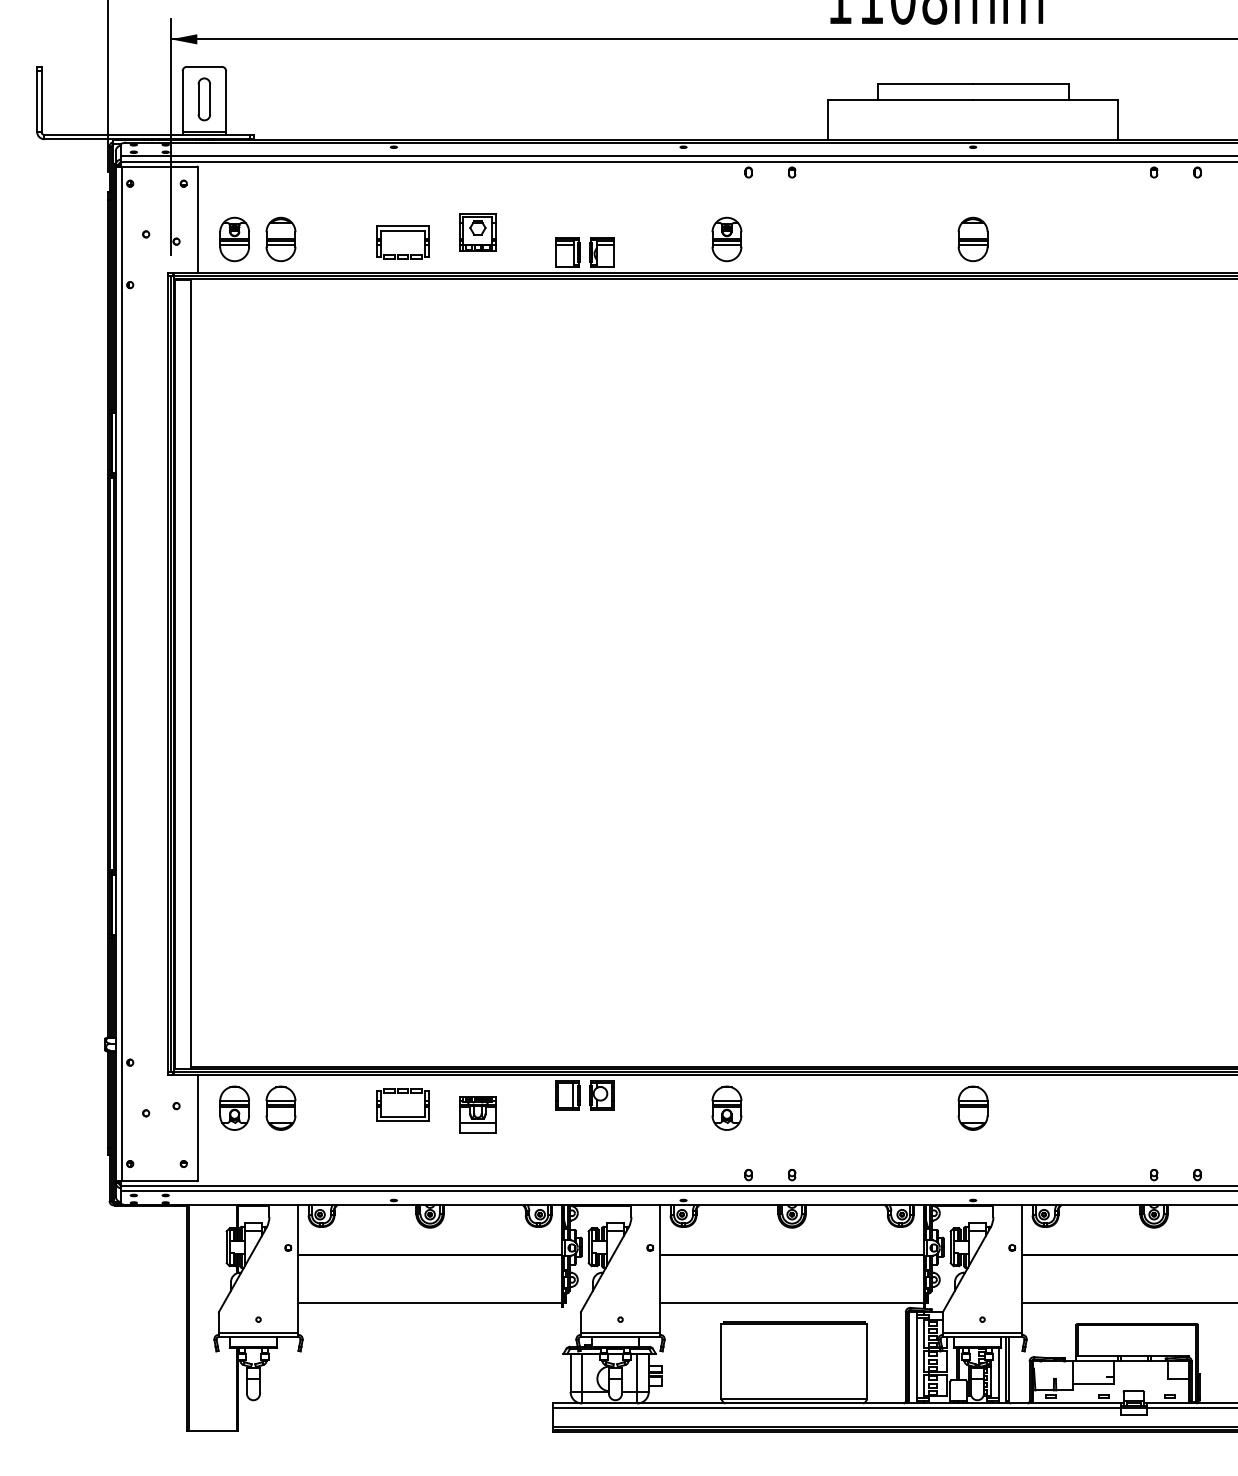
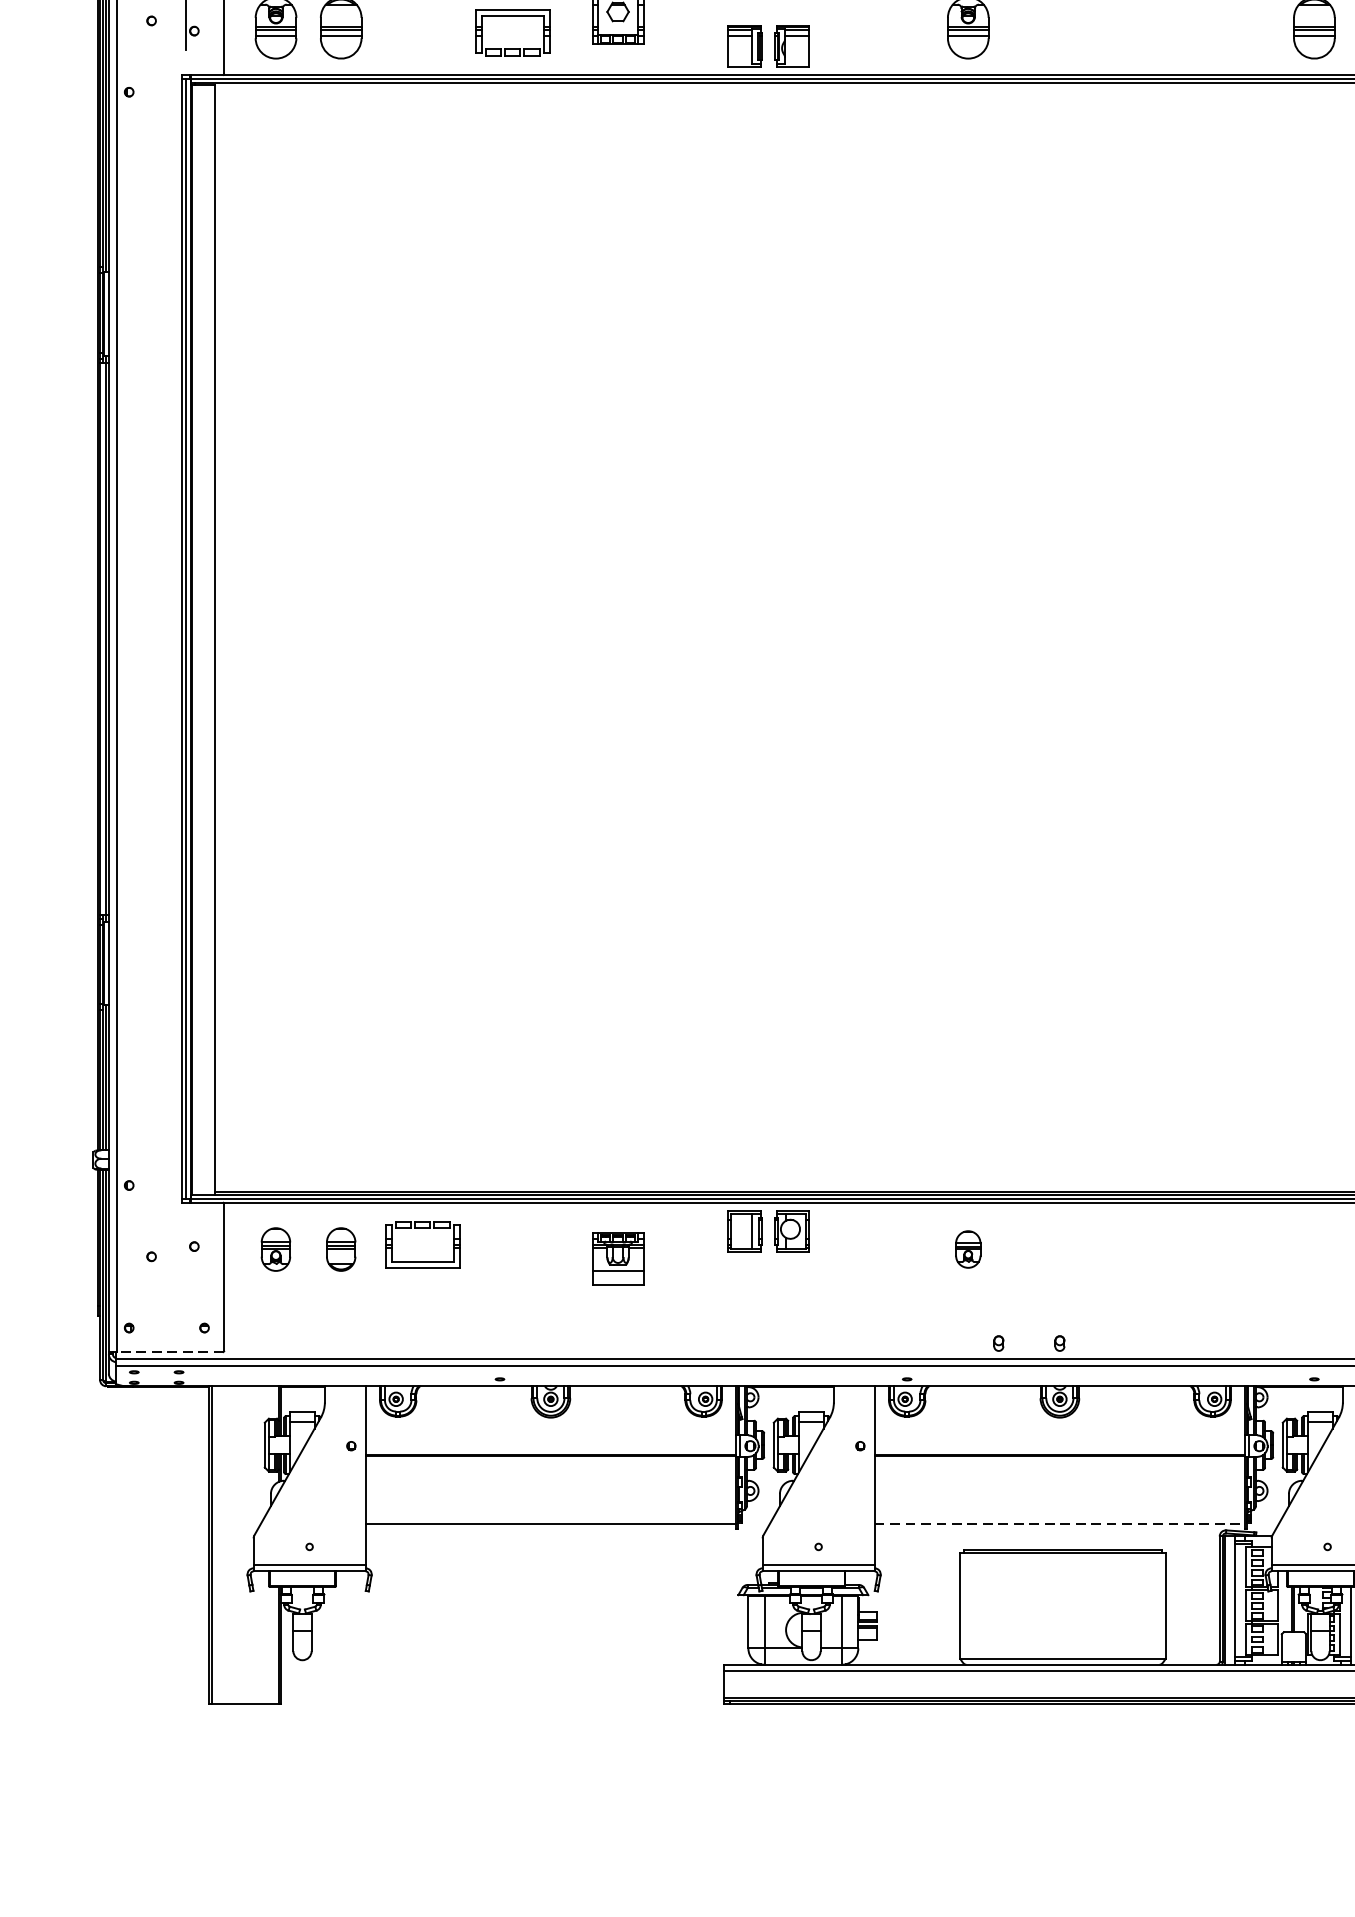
part: (402, 1093) -> (422, 1228), moved
part: (234, 1107) -> (275, 1248), size x0.7
part: (280, 1107) -> (340, 1248), size x0.7
part: (726, 1107) -> (967, 1248), size x0.6
part: (972, 1107) -> (1313, 1248), removed
line: (159, 1181) -> (170, 1352), solid -> dashed
line: (792, 1303) -> (1060, 1524), solid -> dashed

